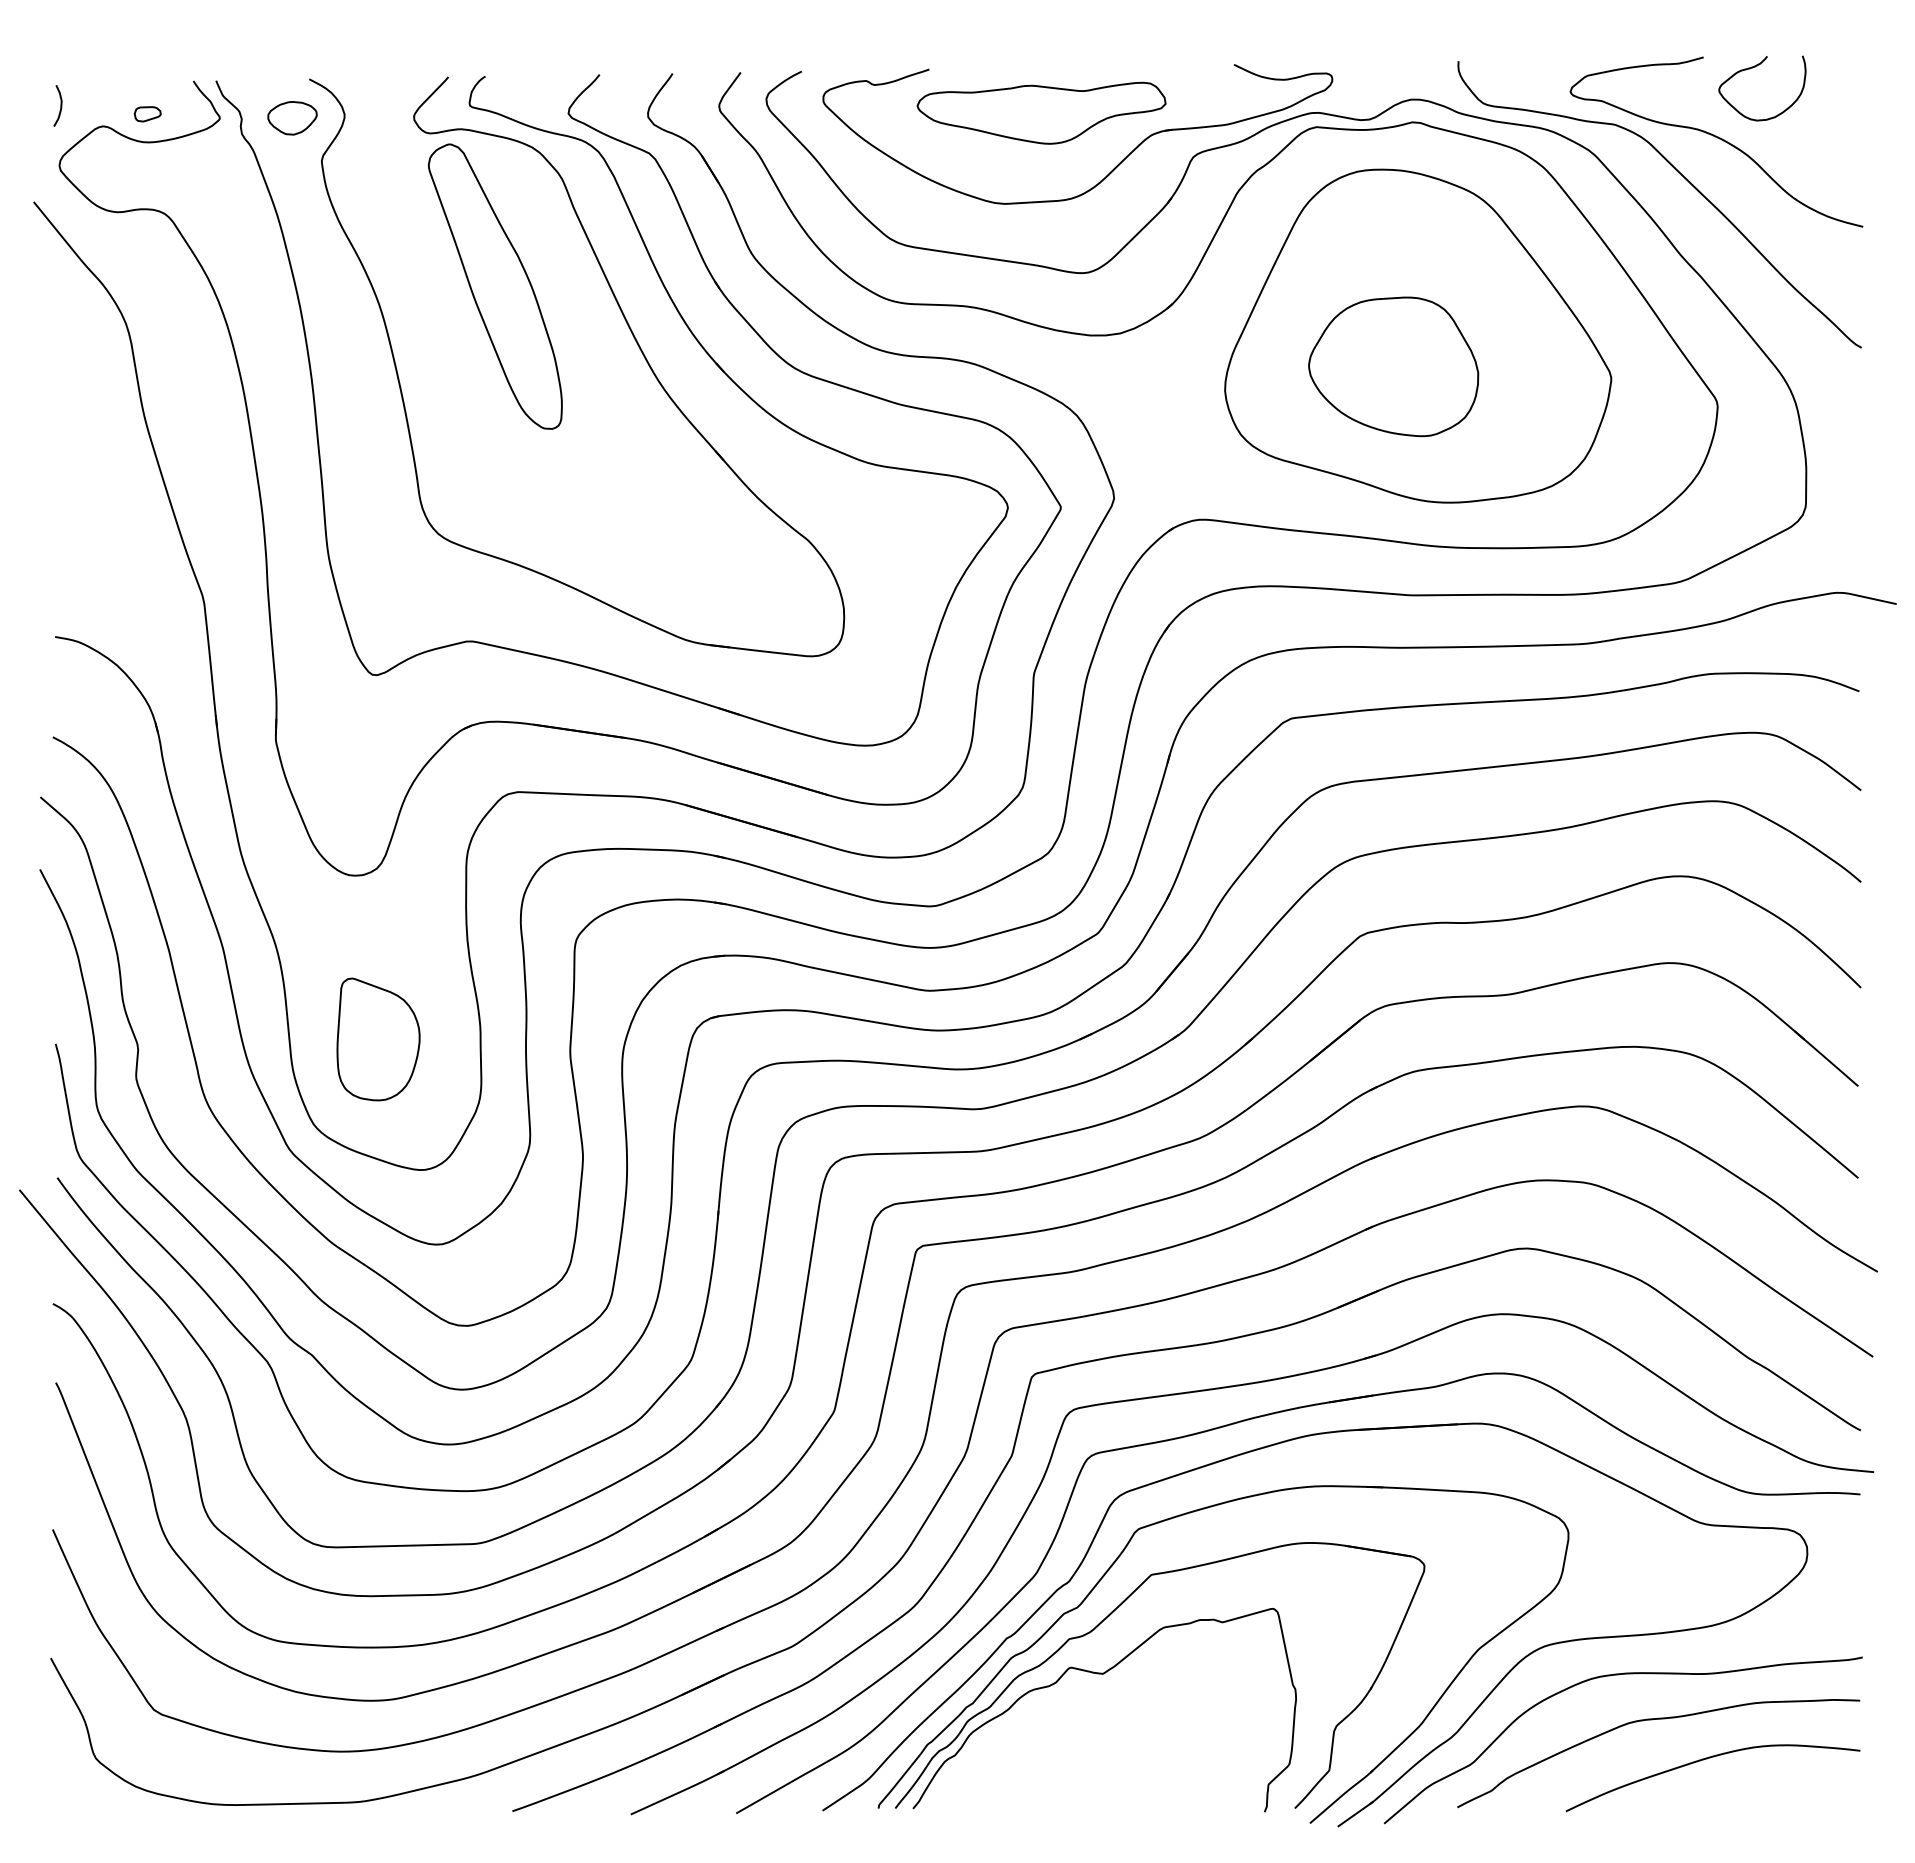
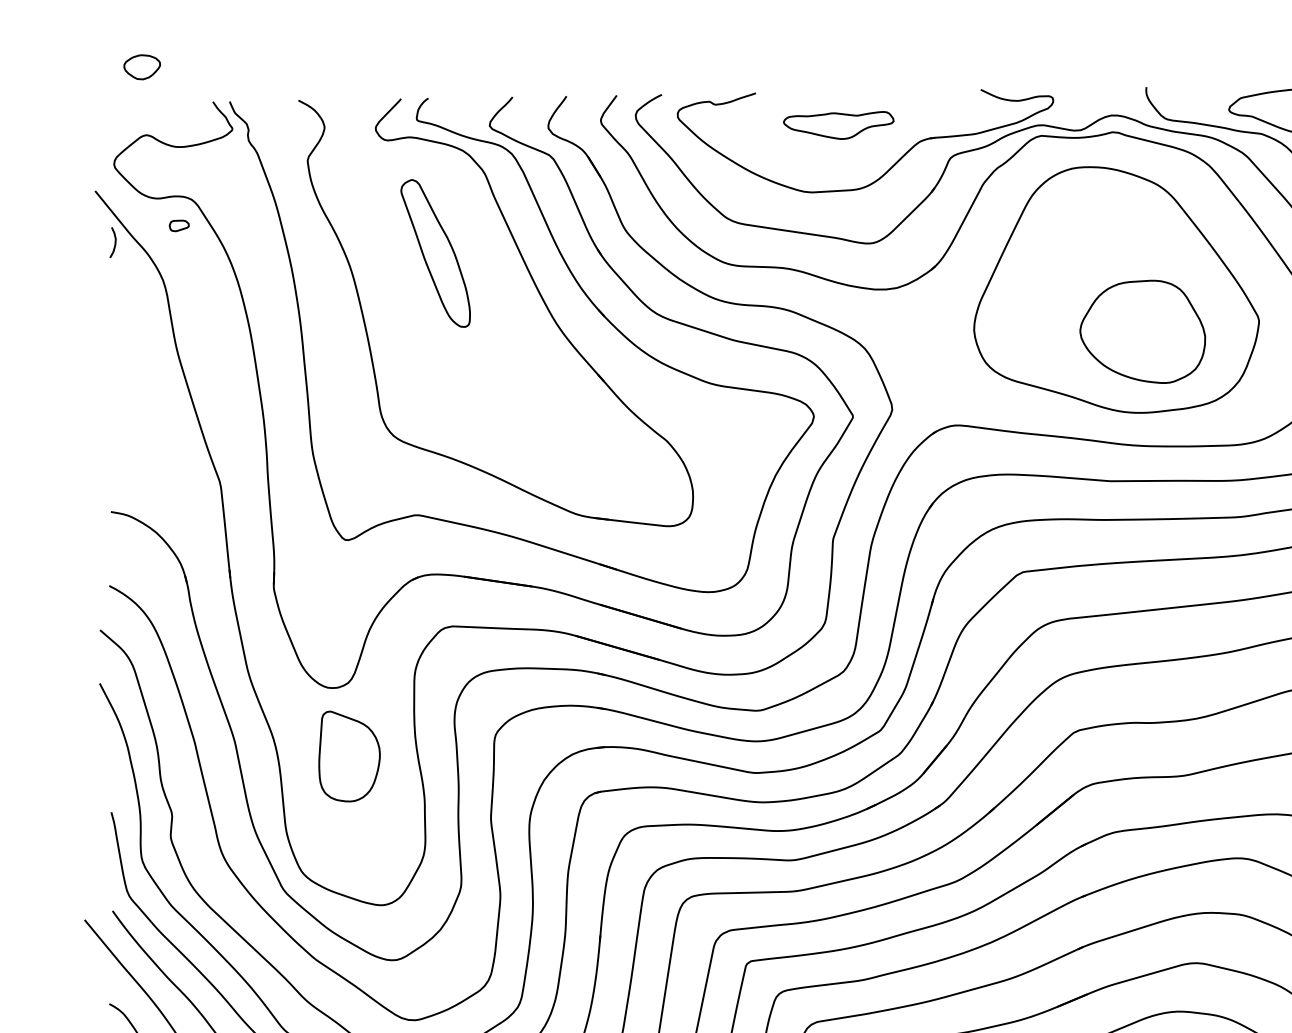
curve: (60, 105) -> (114, 242), moved
part: (1041, 112) -> (838, 125), size x0.6
part: (147, 114) -> (179, 226), moved
part: (292, 118) -> (142, 67), moved
part: (494, 286) -> (435, 253), size x0.7
part: (1393, 366) -> (1142, 331), moved
part: (378, 1039) -> (349, 756), moved

